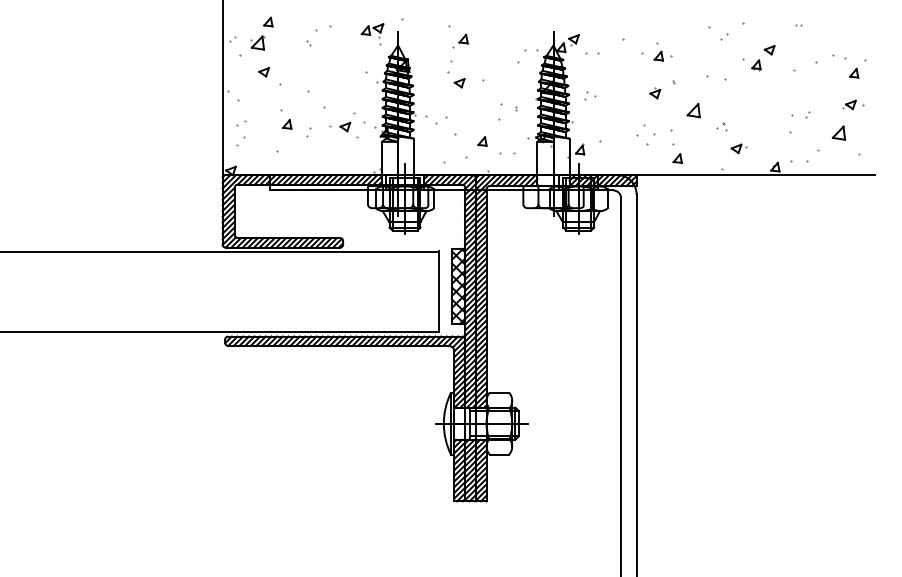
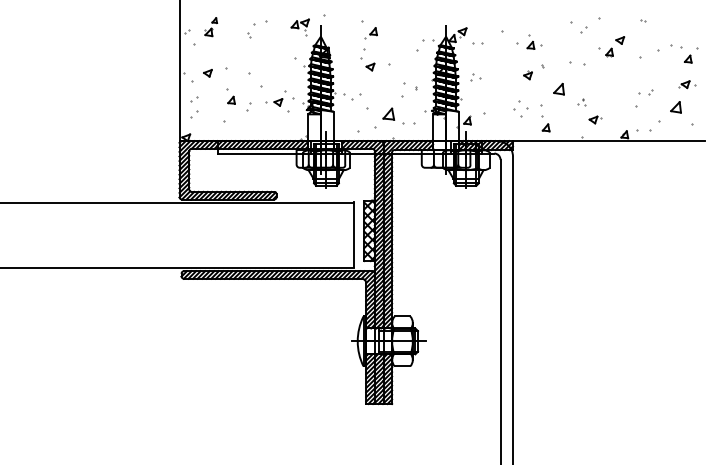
part: (261, 32) -> (210, 26), size x0.7
part: (263, 72) -> (207, 73), moved
part: (482, 140) -> (388, 113), size x1.6

